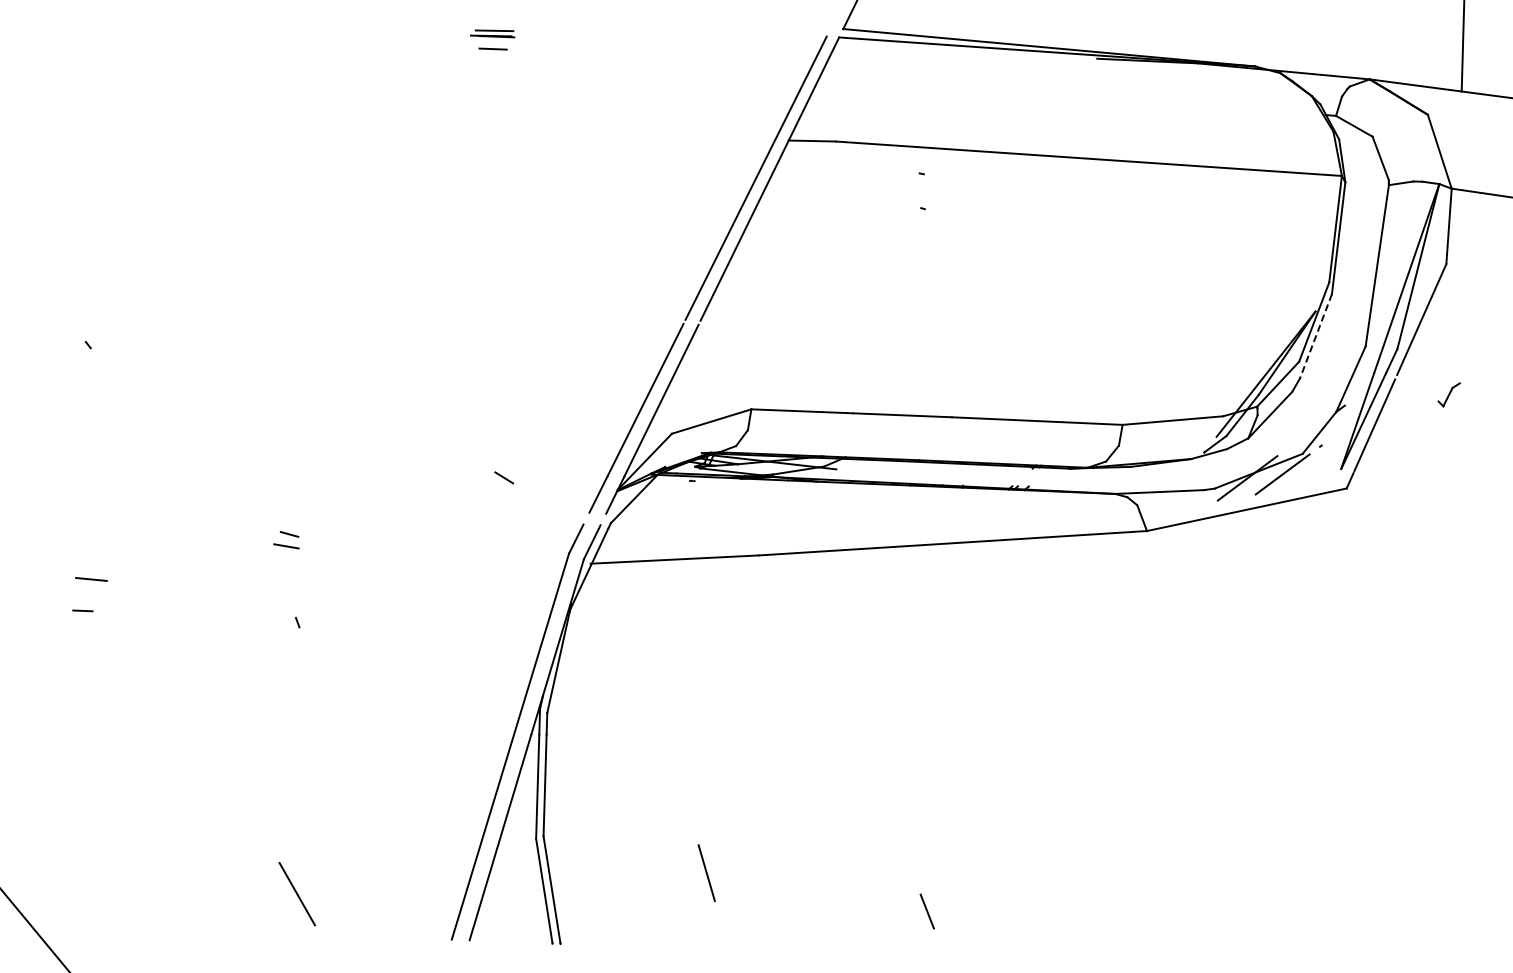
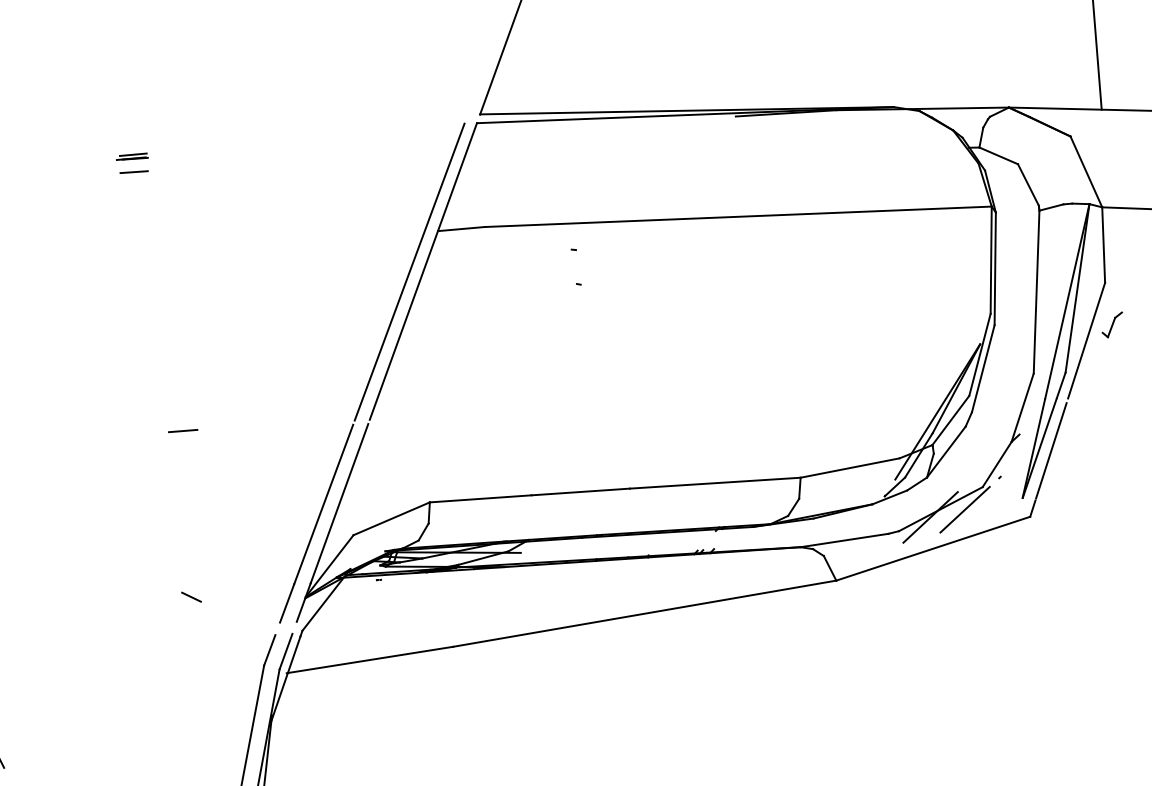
part: (492, 33) -> (131, 156), size x0.71
line: (513, 311) -> (182, 430), added
line: (1316, 336) -> (983, 368), dashed -> solid
part: (1448, 394) -> (1111, 324), moved

